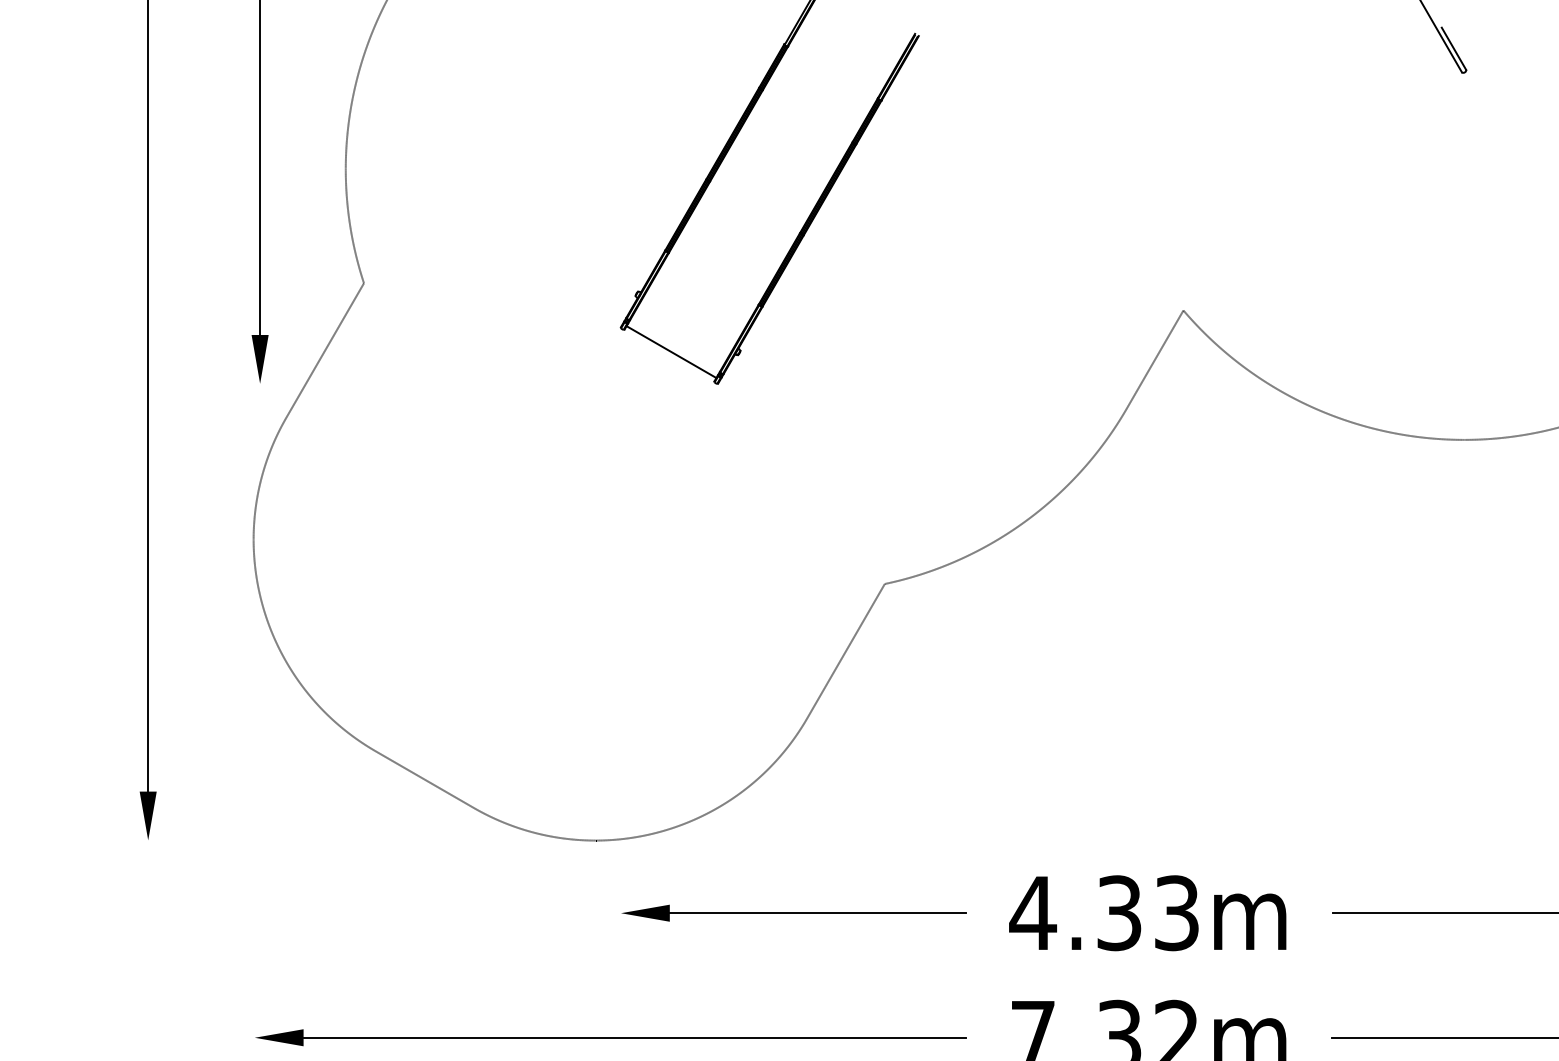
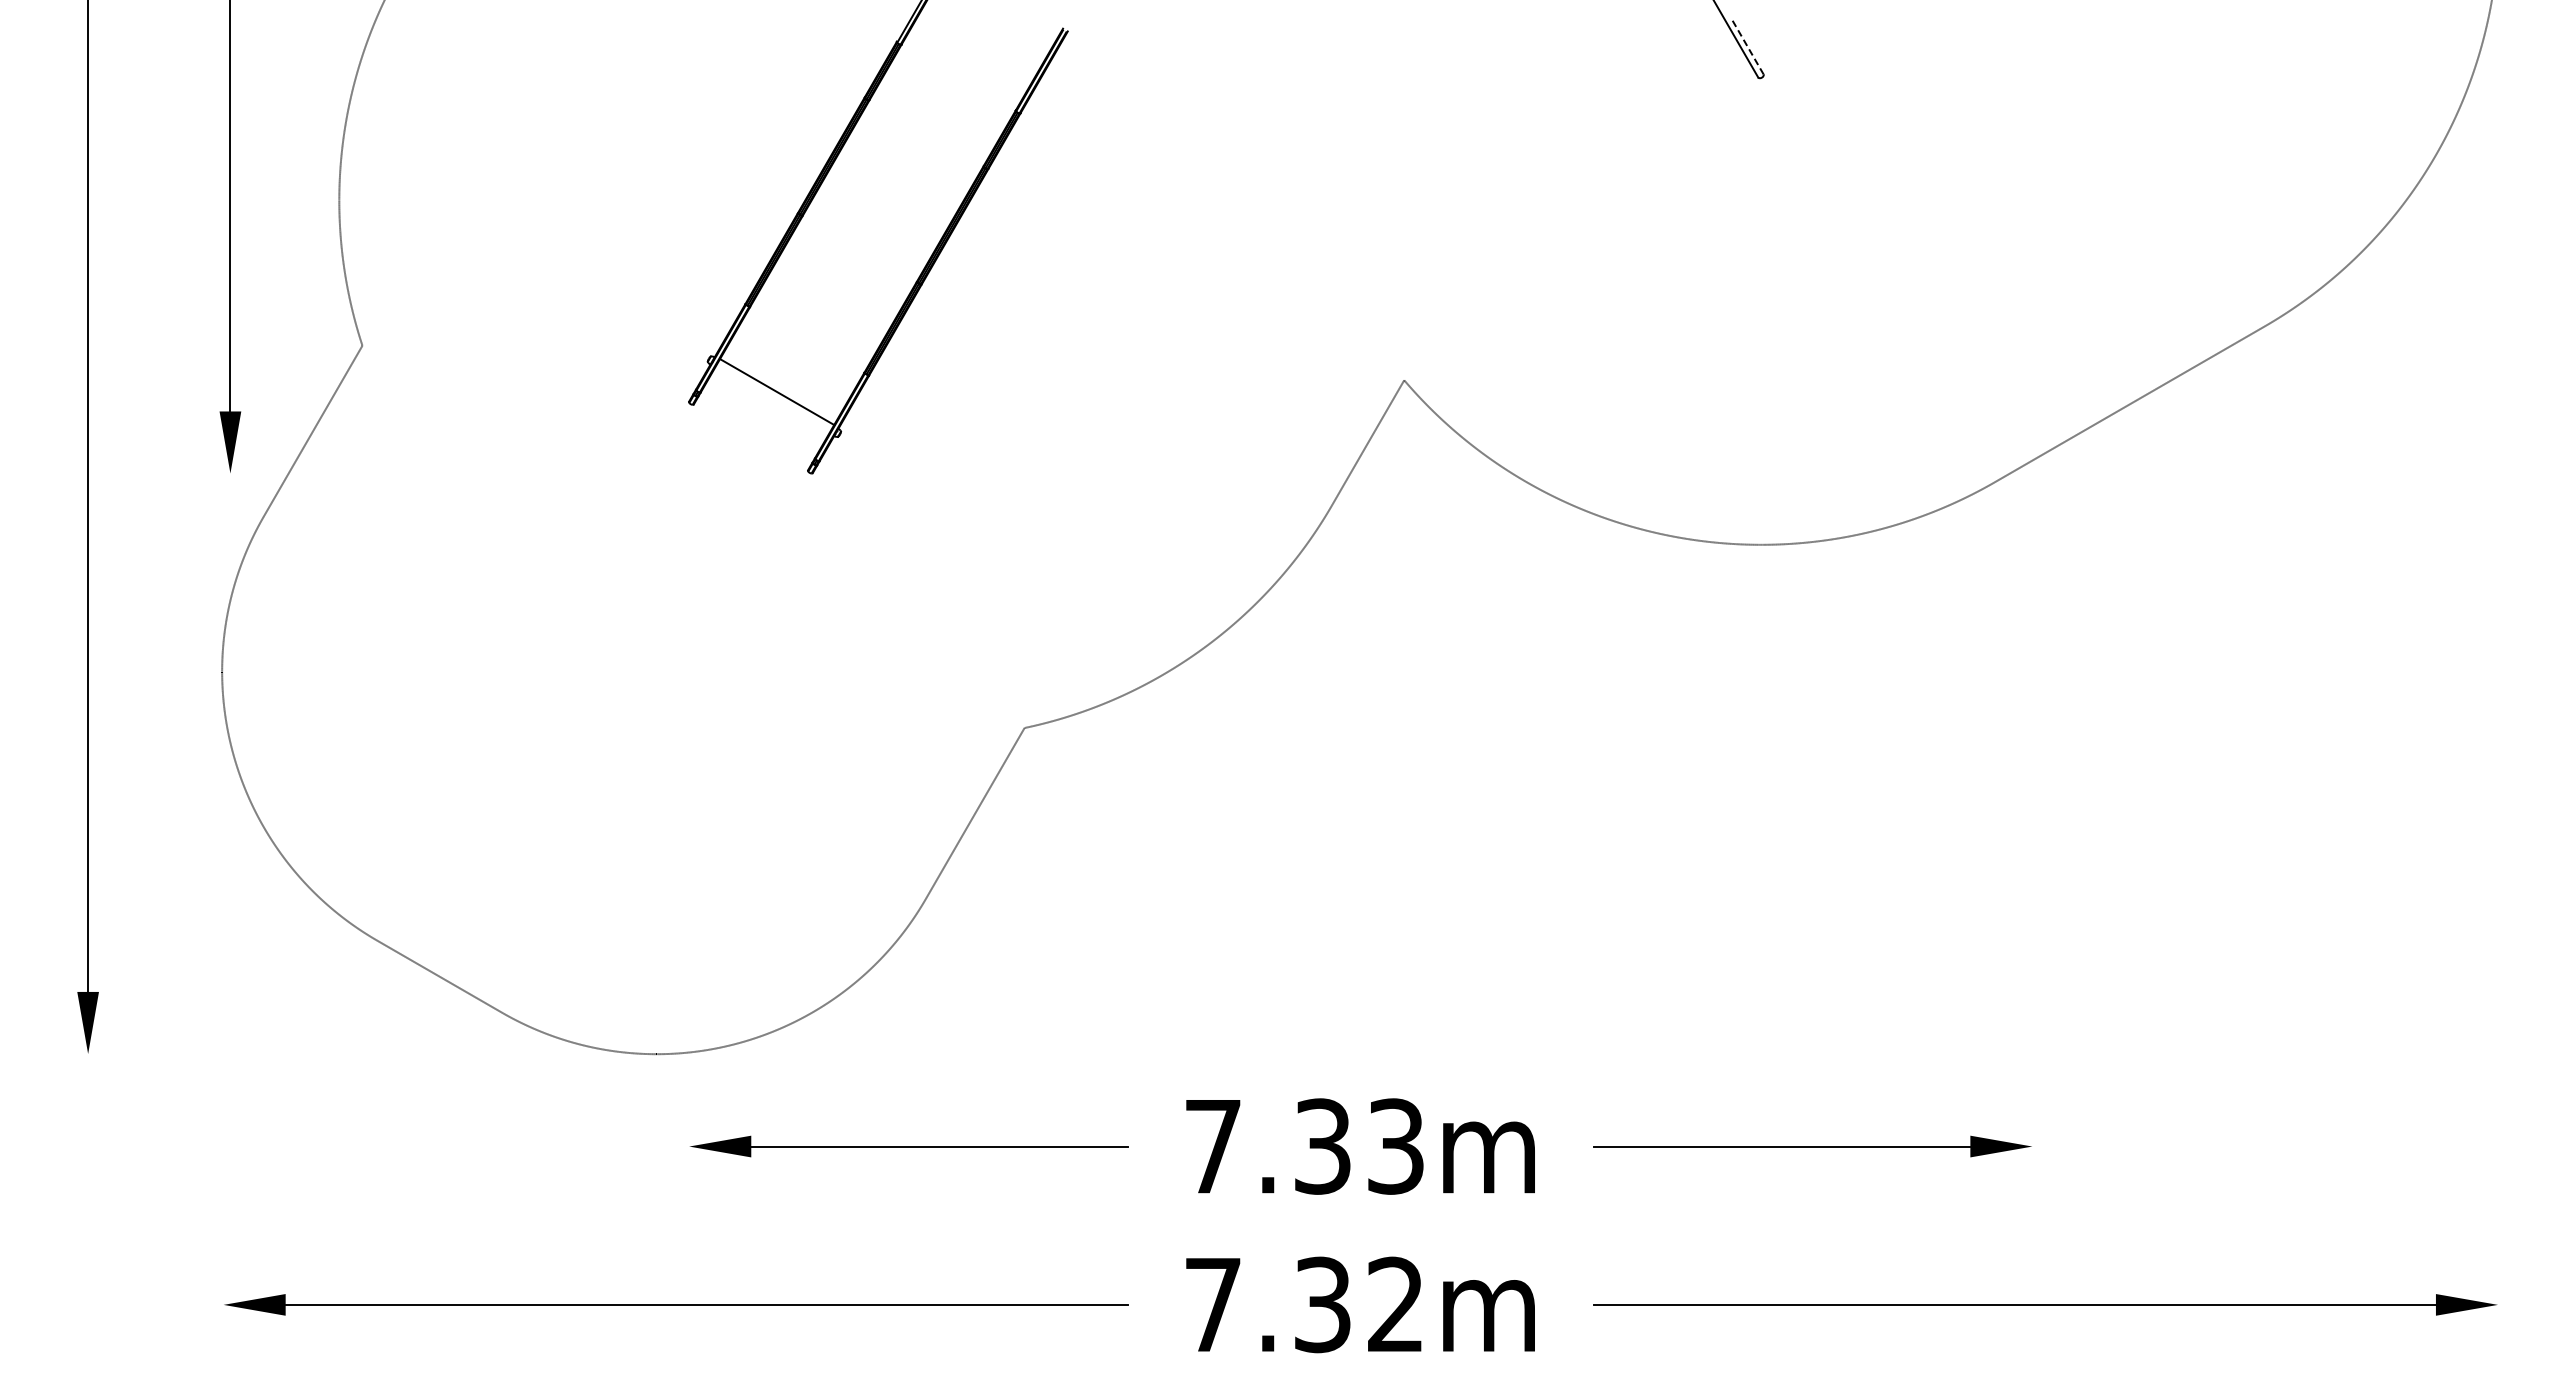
line: (1454, 48) -> (1748, 47), solid -> dashed
line: (671, 352) -> (777, 392), moved
text: (1032, 913) -> (1212, 1146), 4.33m -> 7.33m

